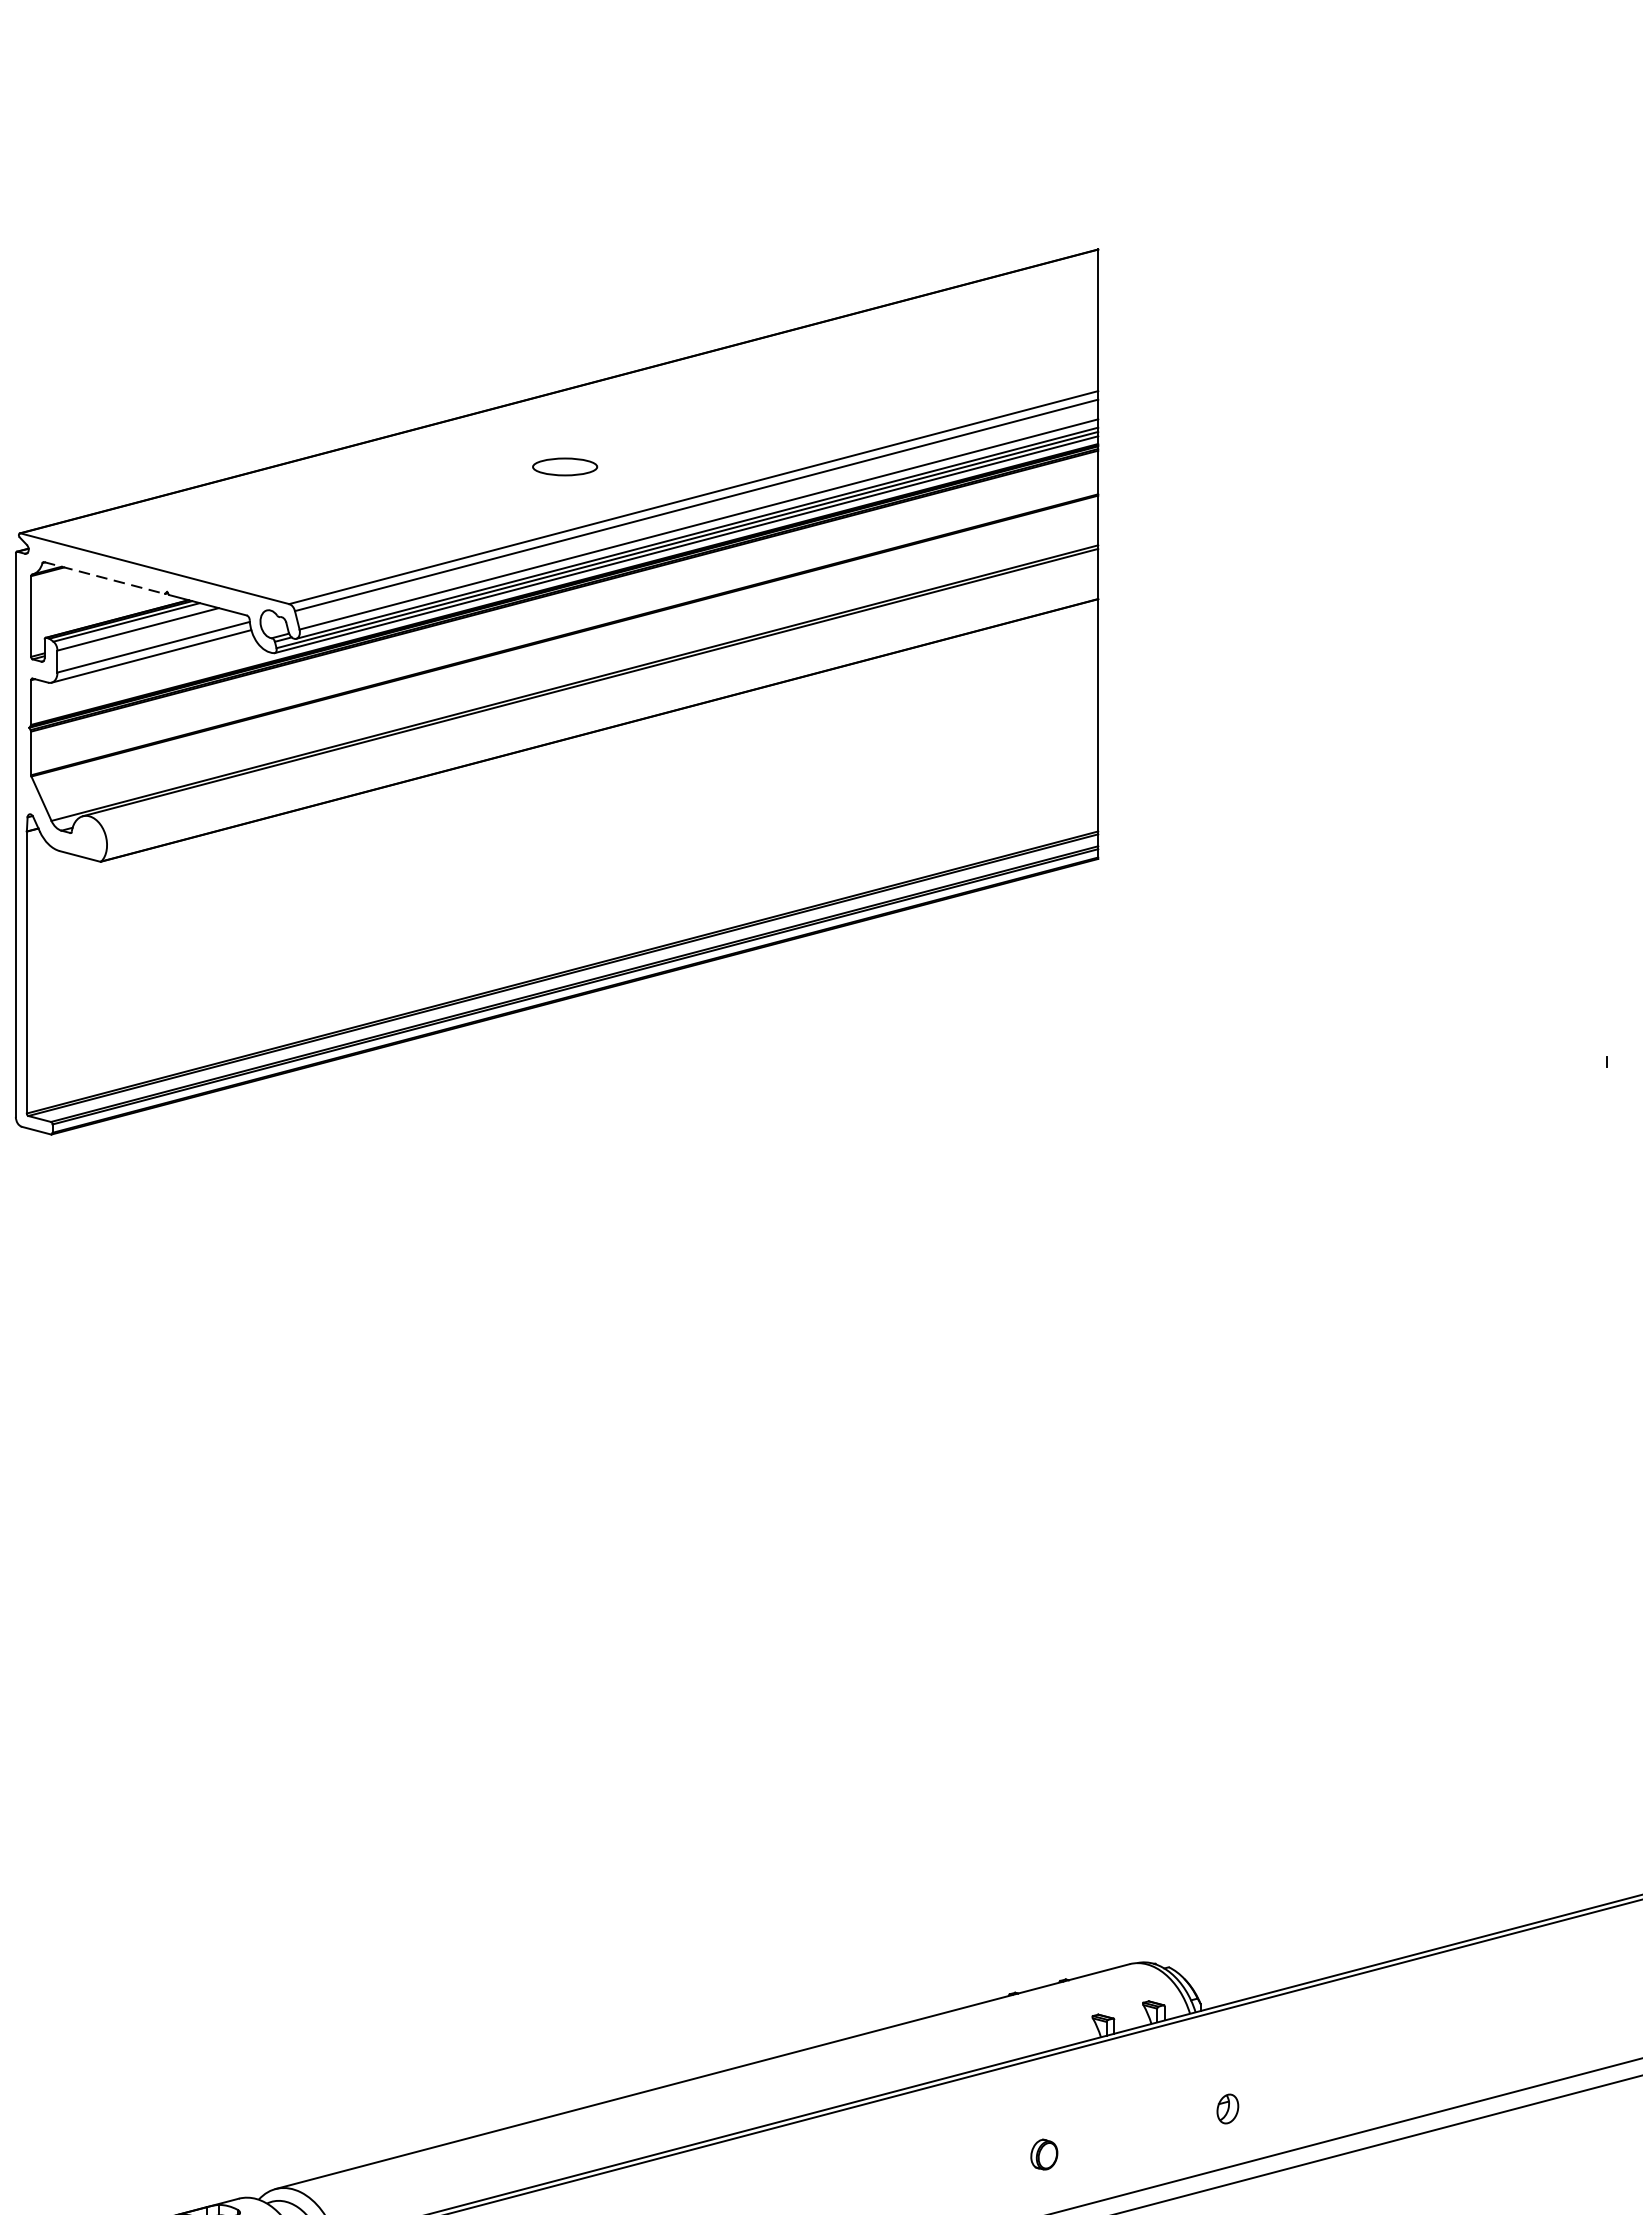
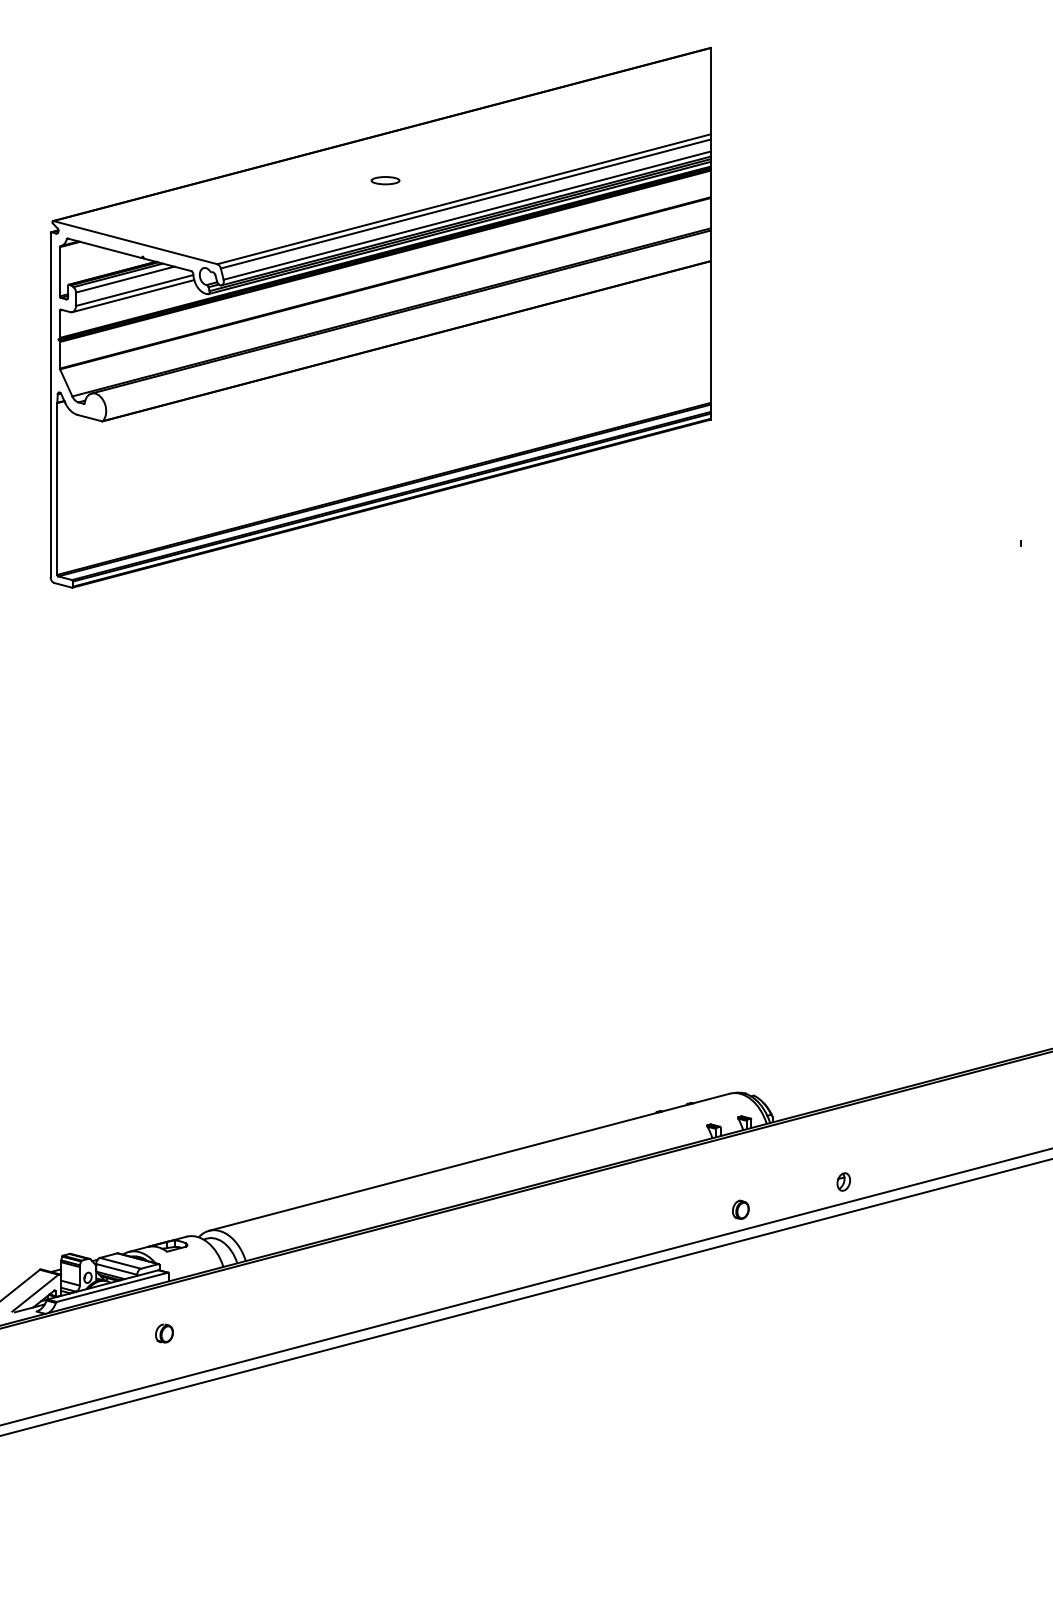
part: (564, 466) -> (385, 180), size x0.71
line: (105, 578) -> (105, 248), dashed -> solid
part: (1227, 2108) -> (843, 1181), moved
part: (1043, 2154) -> (740, 1209), moved

